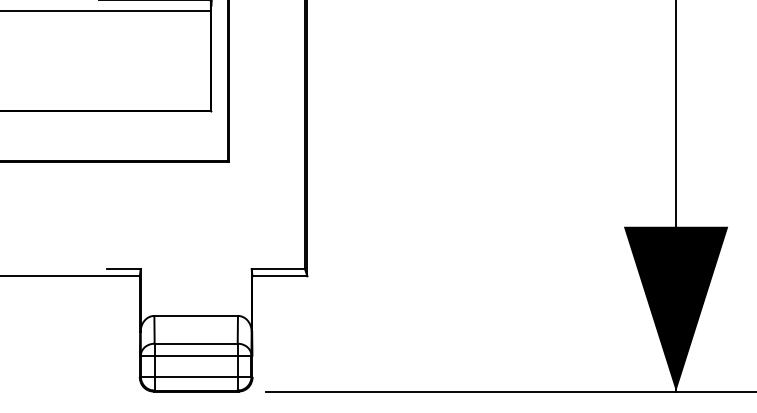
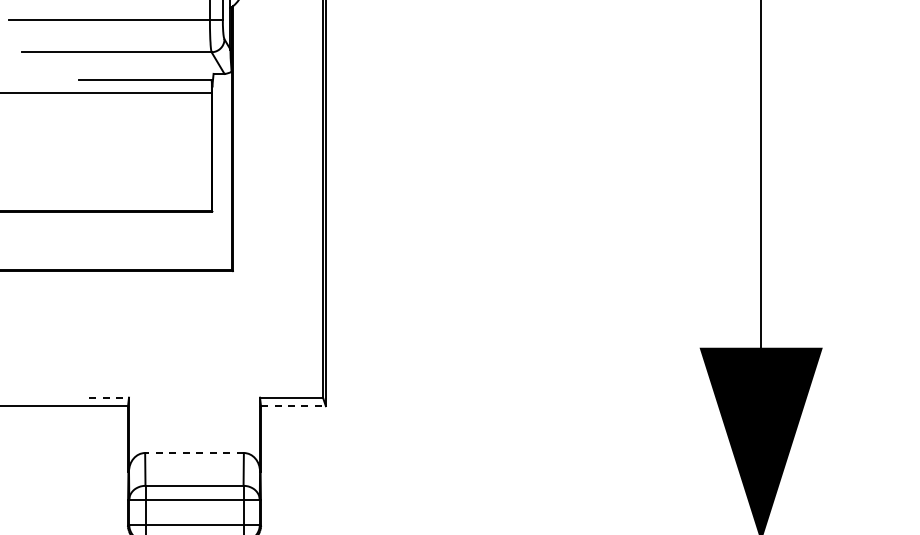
line: (124, 268) -> (109, 397), solid -> dashed
line: (279, 276) -> (293, 406), solid -> dashed
line: (196, 316) -> (194, 453), solid -> dashed

